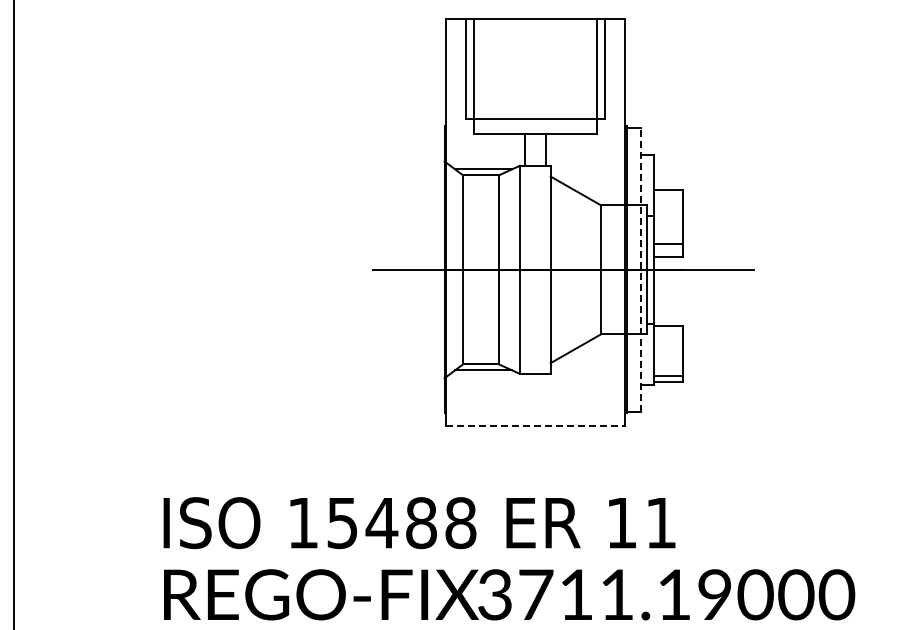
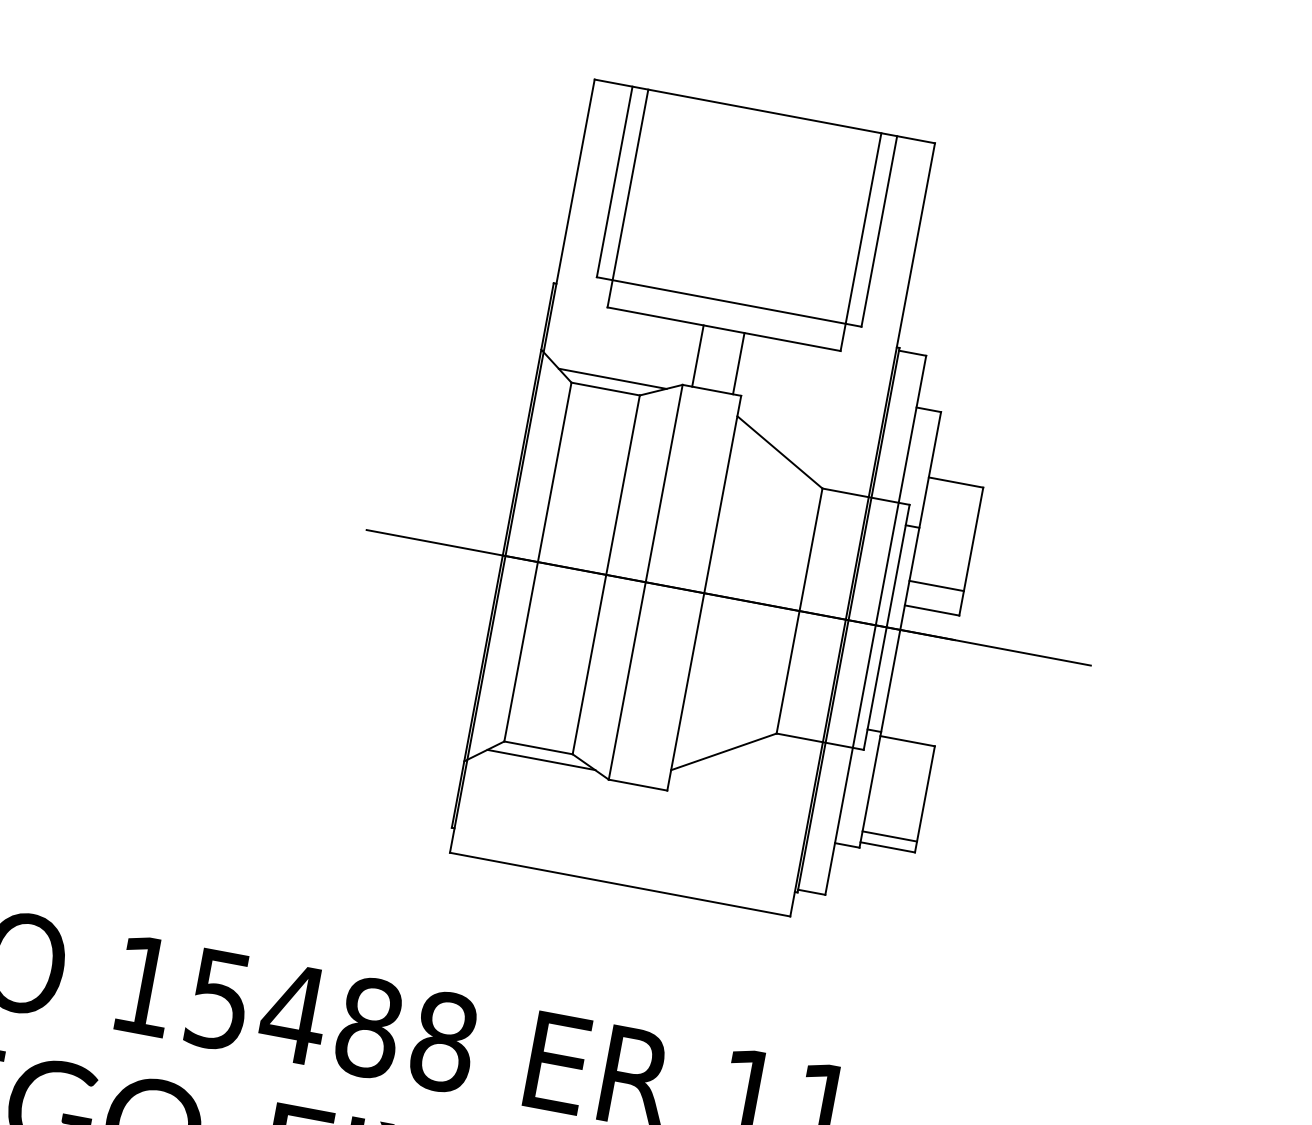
line: (641, 269) -> (876, 624), dashed -> solid
line: (535, 426) -> (619, 885), dashed -> solid

